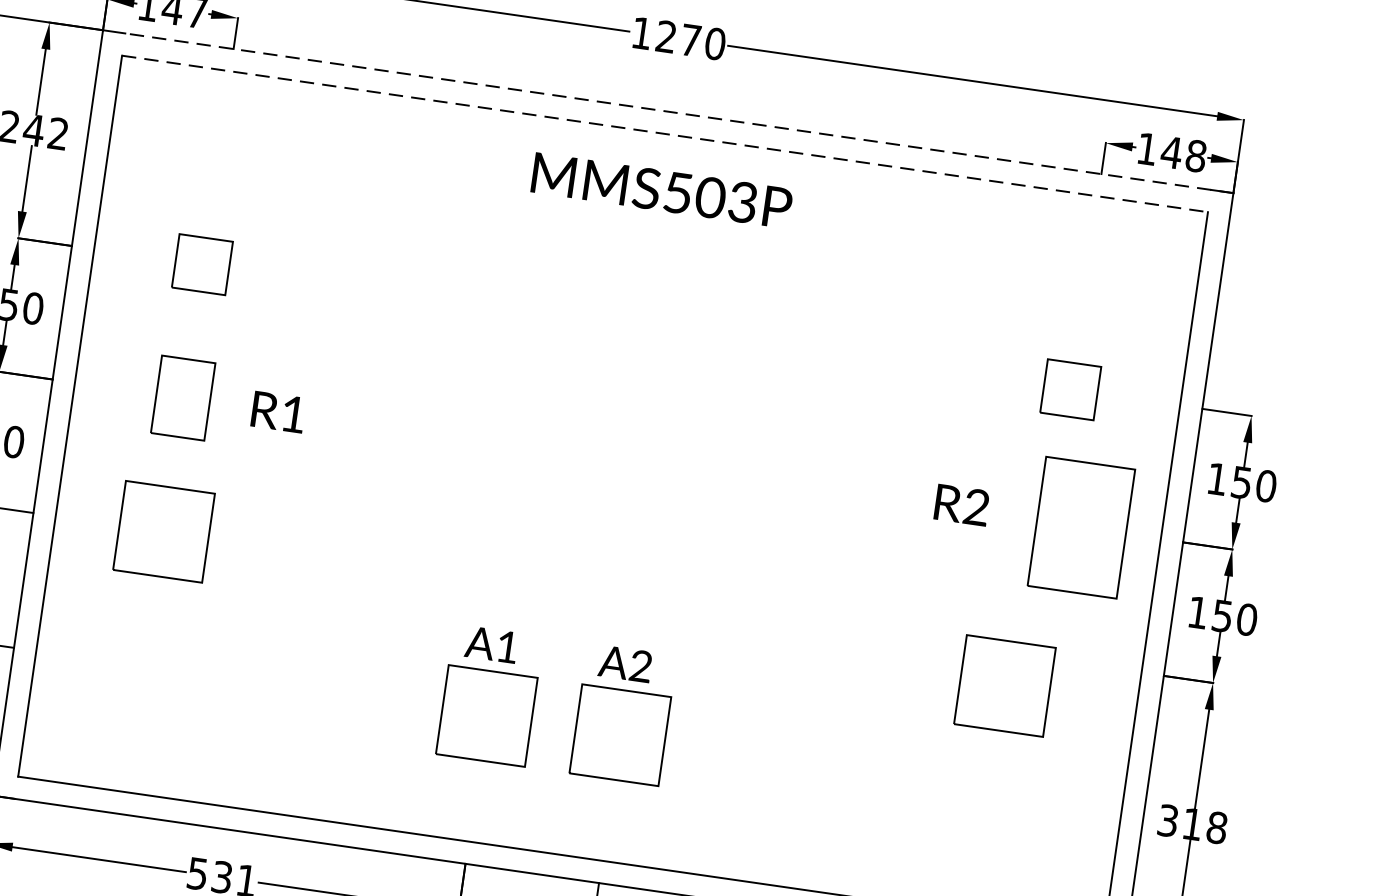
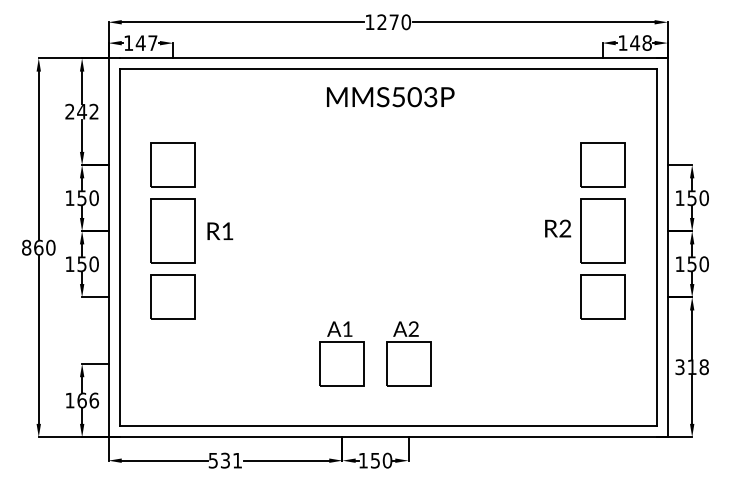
line: (678, 113) -> (393, 58), dashed -> solid
line: (665, 134) -> (388, 69), dashed -> solid
part: (201, 263) -> (172, 164), size x1.67
part: (1070, 388) -> (602, 164), size x1.67
part: (182, 396) -> (172, 230), size x1.67
part: (1081, 526) -> (602, 230), moved
part: (1005, 684) -> (602, 296), moved

